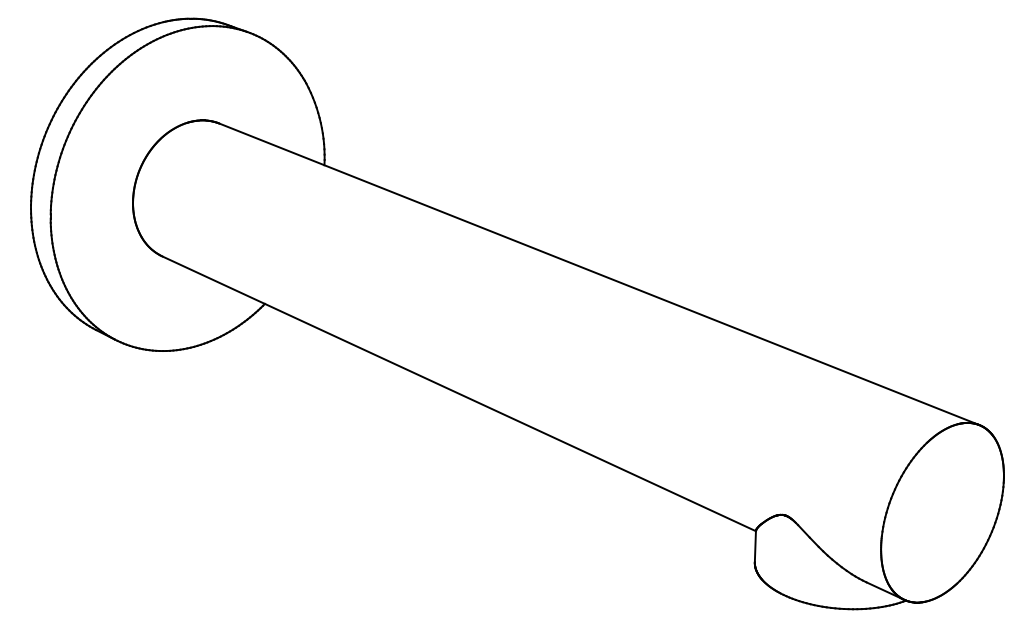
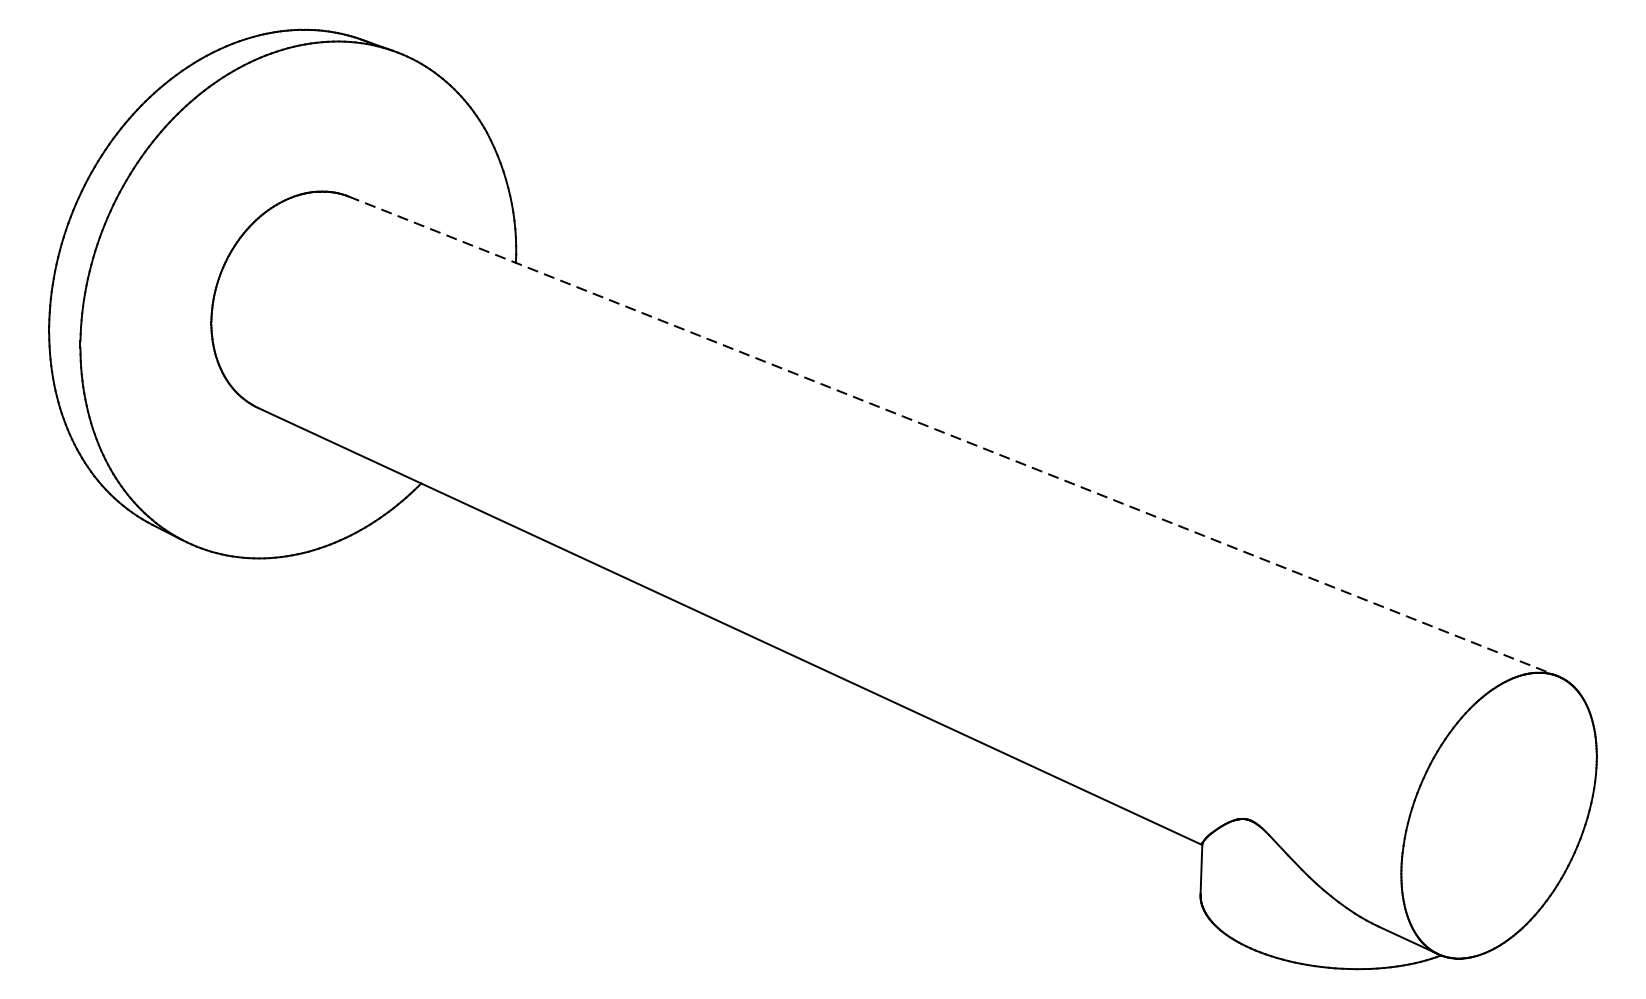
line: (599, 274) -> (953, 436), solid -> dashed

